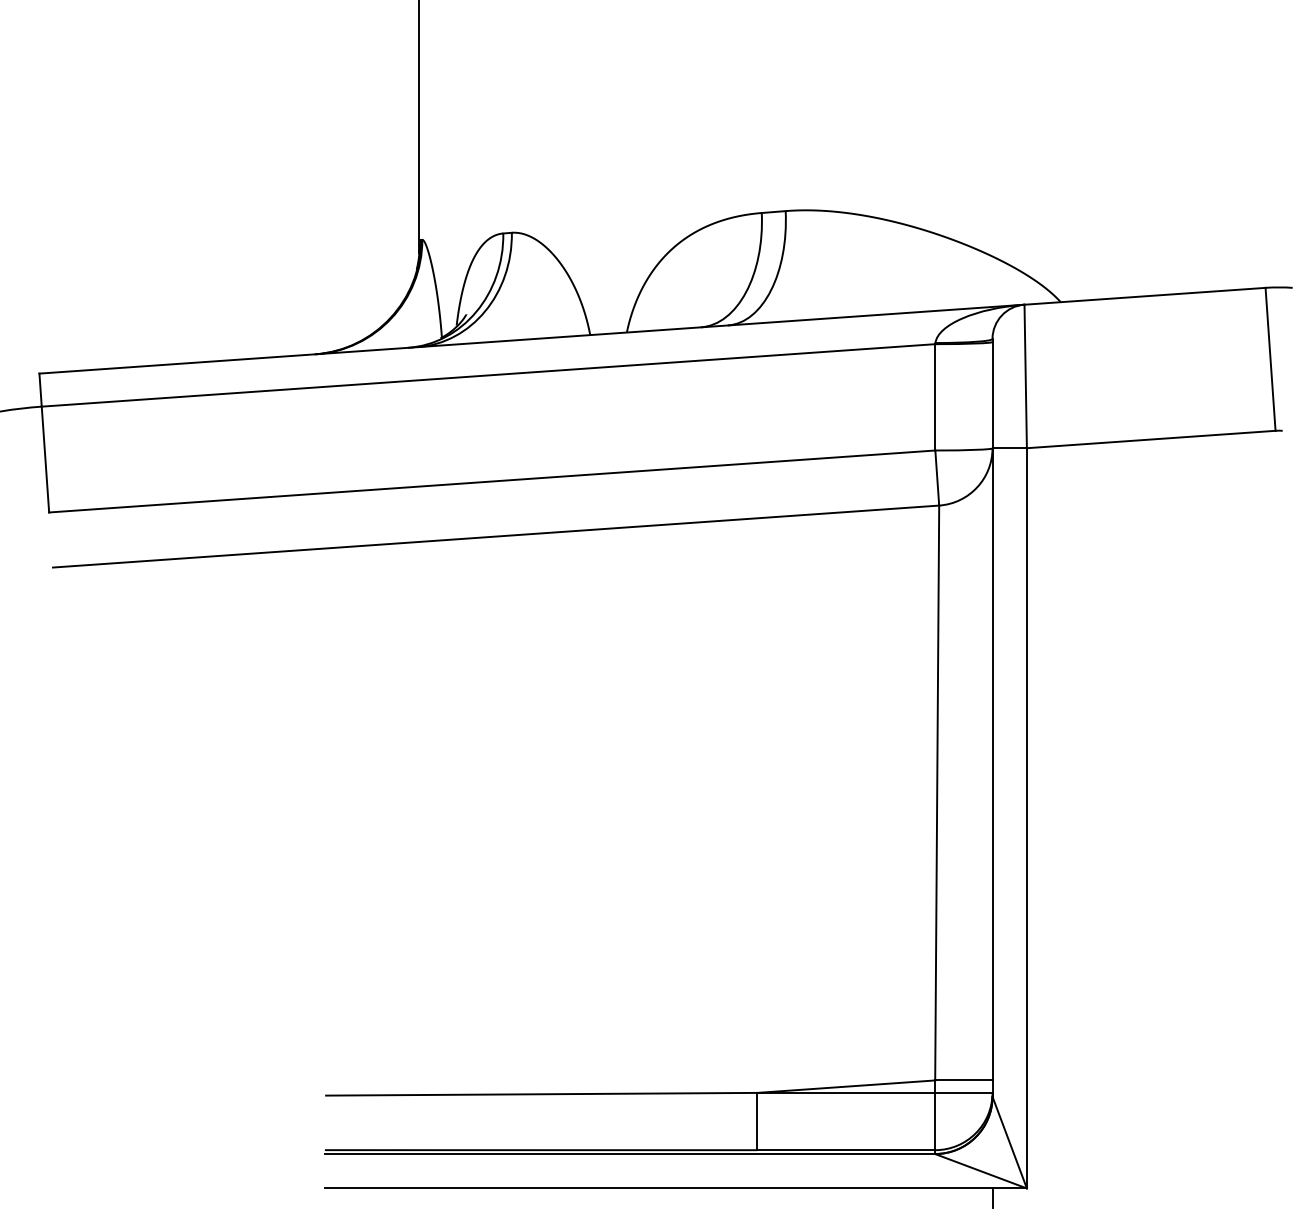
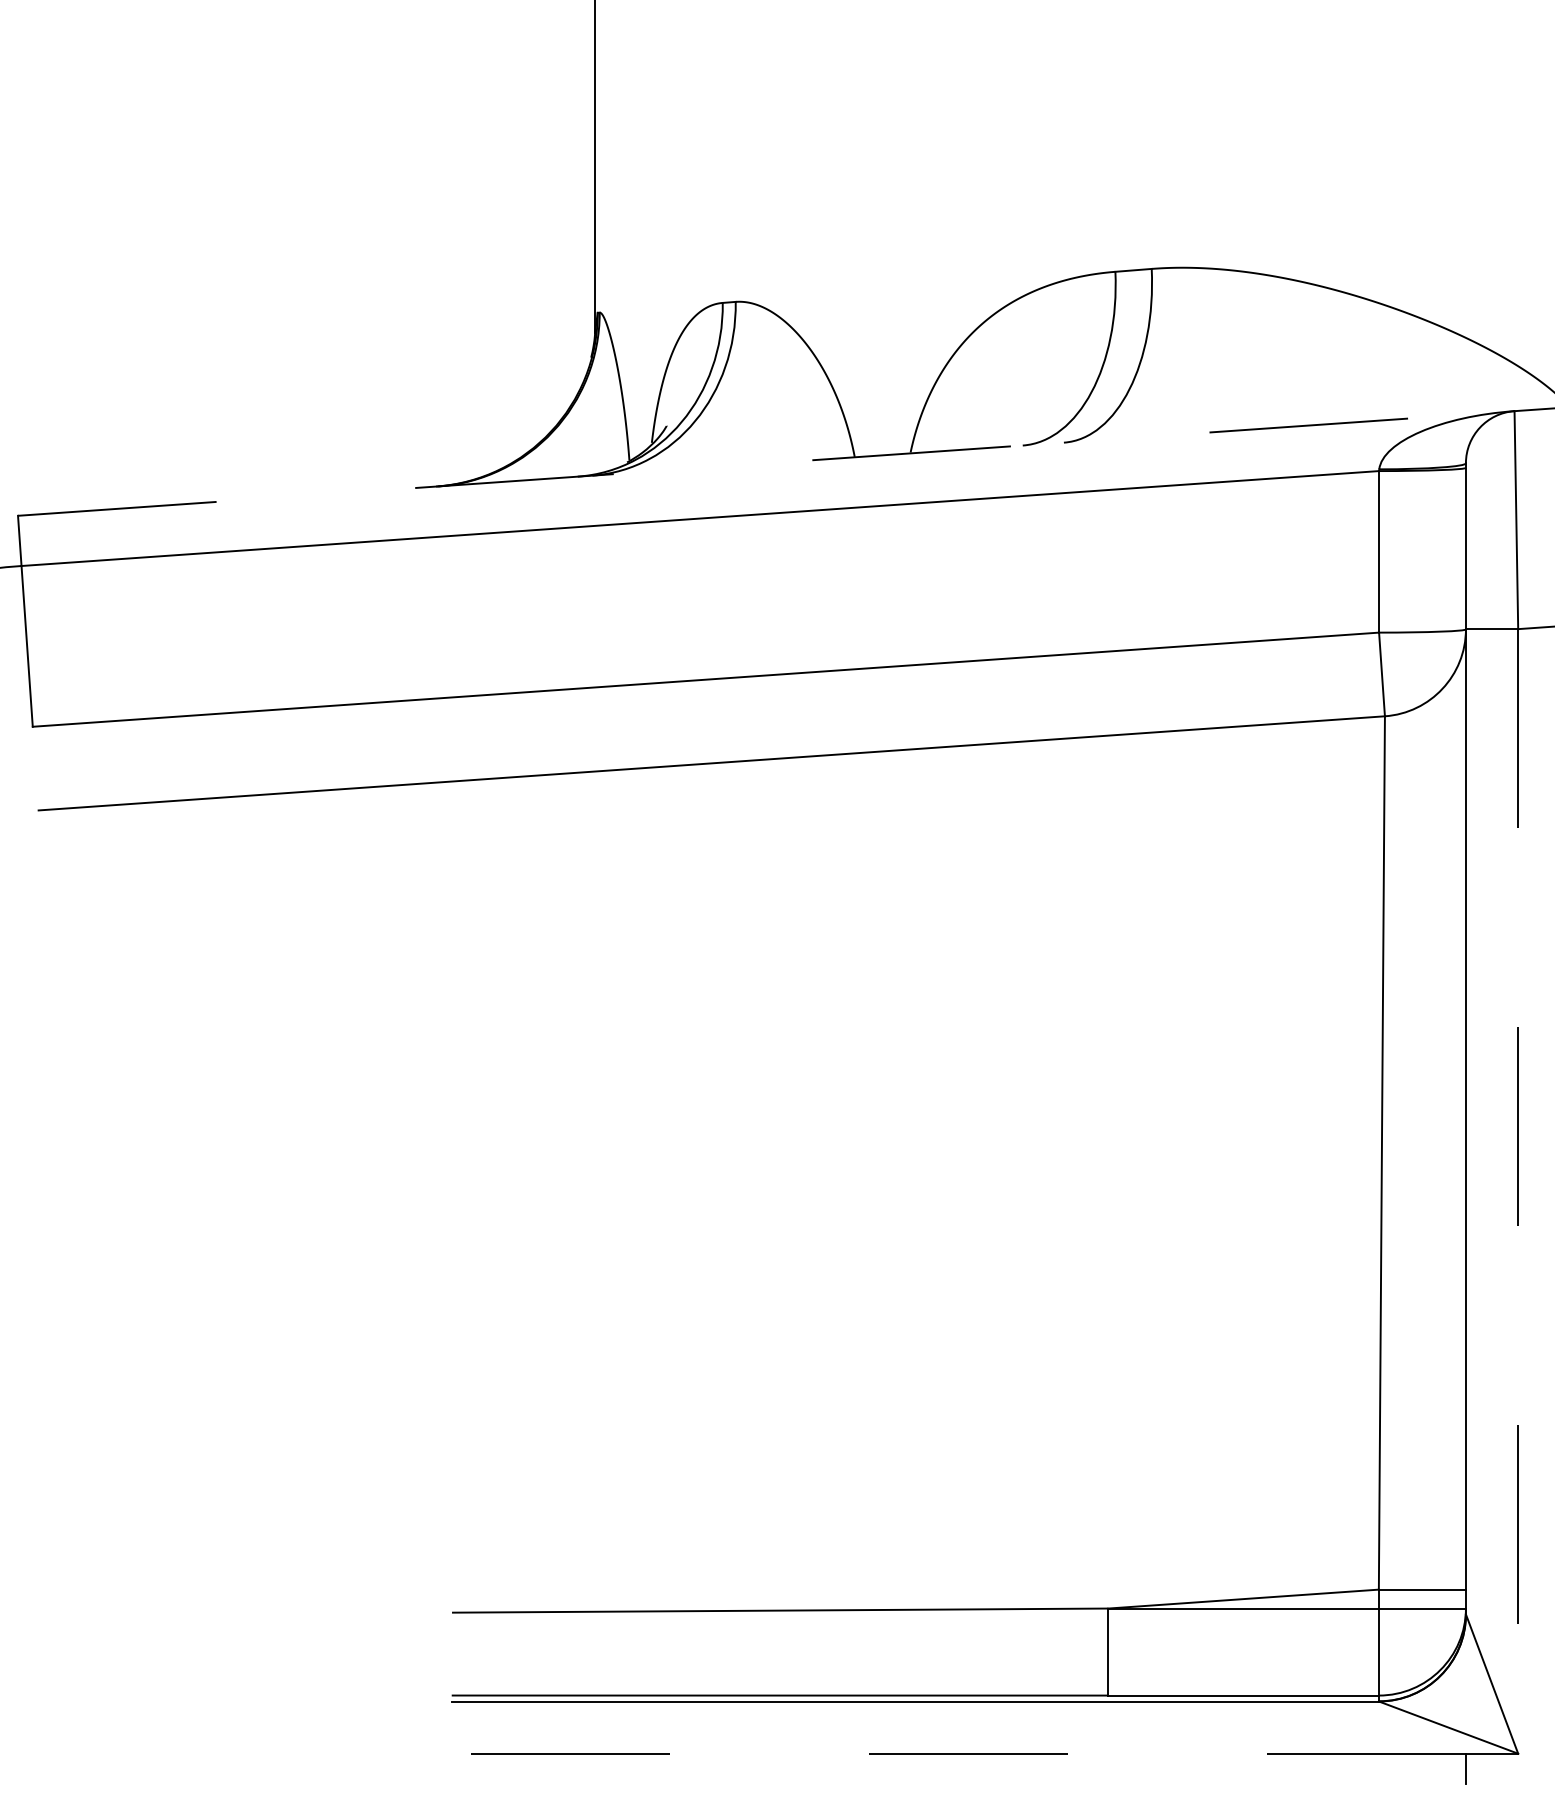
line: (531, 339) -> (765, 463), solid -> dashed
line: (1026, 818) -> (1517, 1191), solid -> dashed
line: (658, 1188) -> (958, 1753), solid -> dashed

